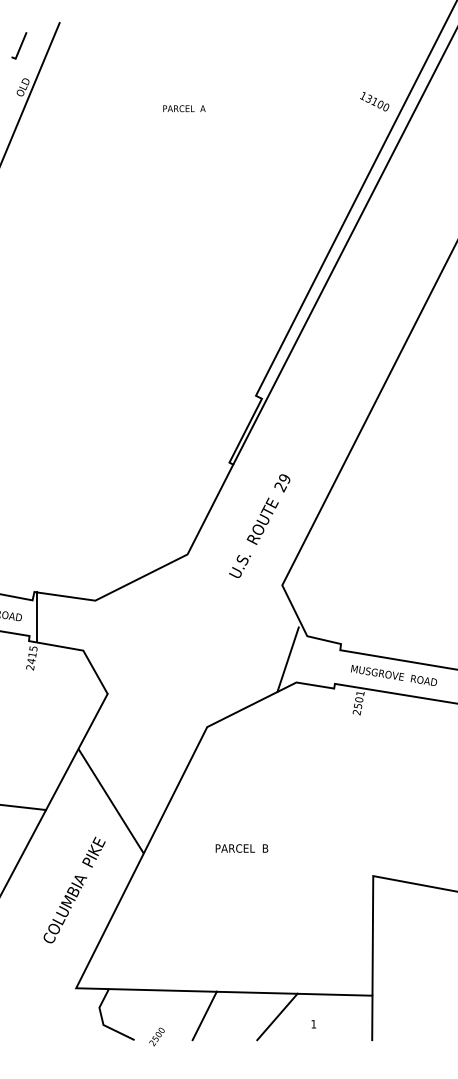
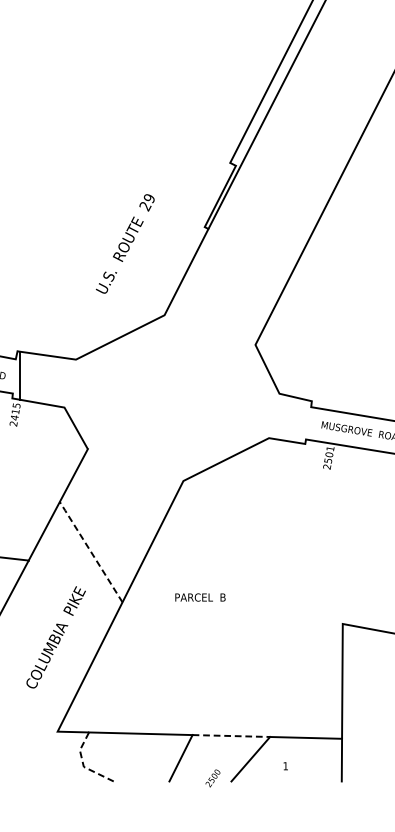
text: (259, 525) -> (125, 243), moved
line: (287, 659) -> (260, 416), removed
line: (110, 800) -> (90, 551), solid -> dashed
text: (241, 848) -> (200, 597), moved
line: (257, 992) -> (231, 735), solid -> dashed
line: (103, 1023) -> (83, 765), solid -> dashed
text: (156, 1036) -> (212, 777), moved

